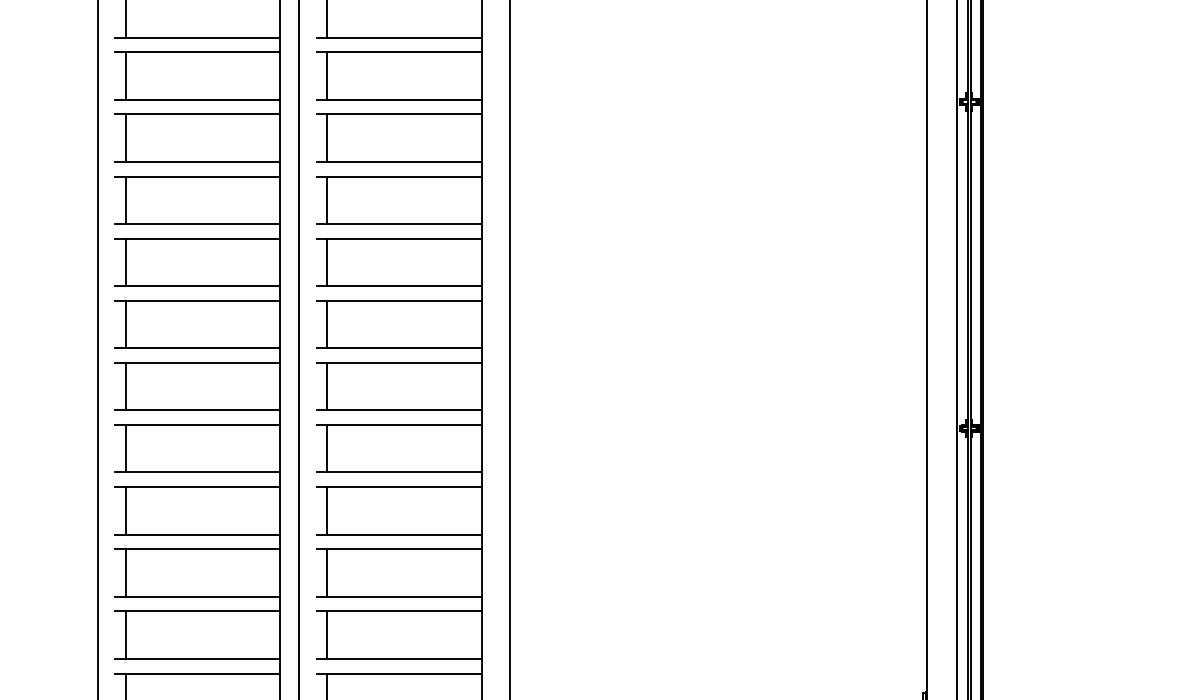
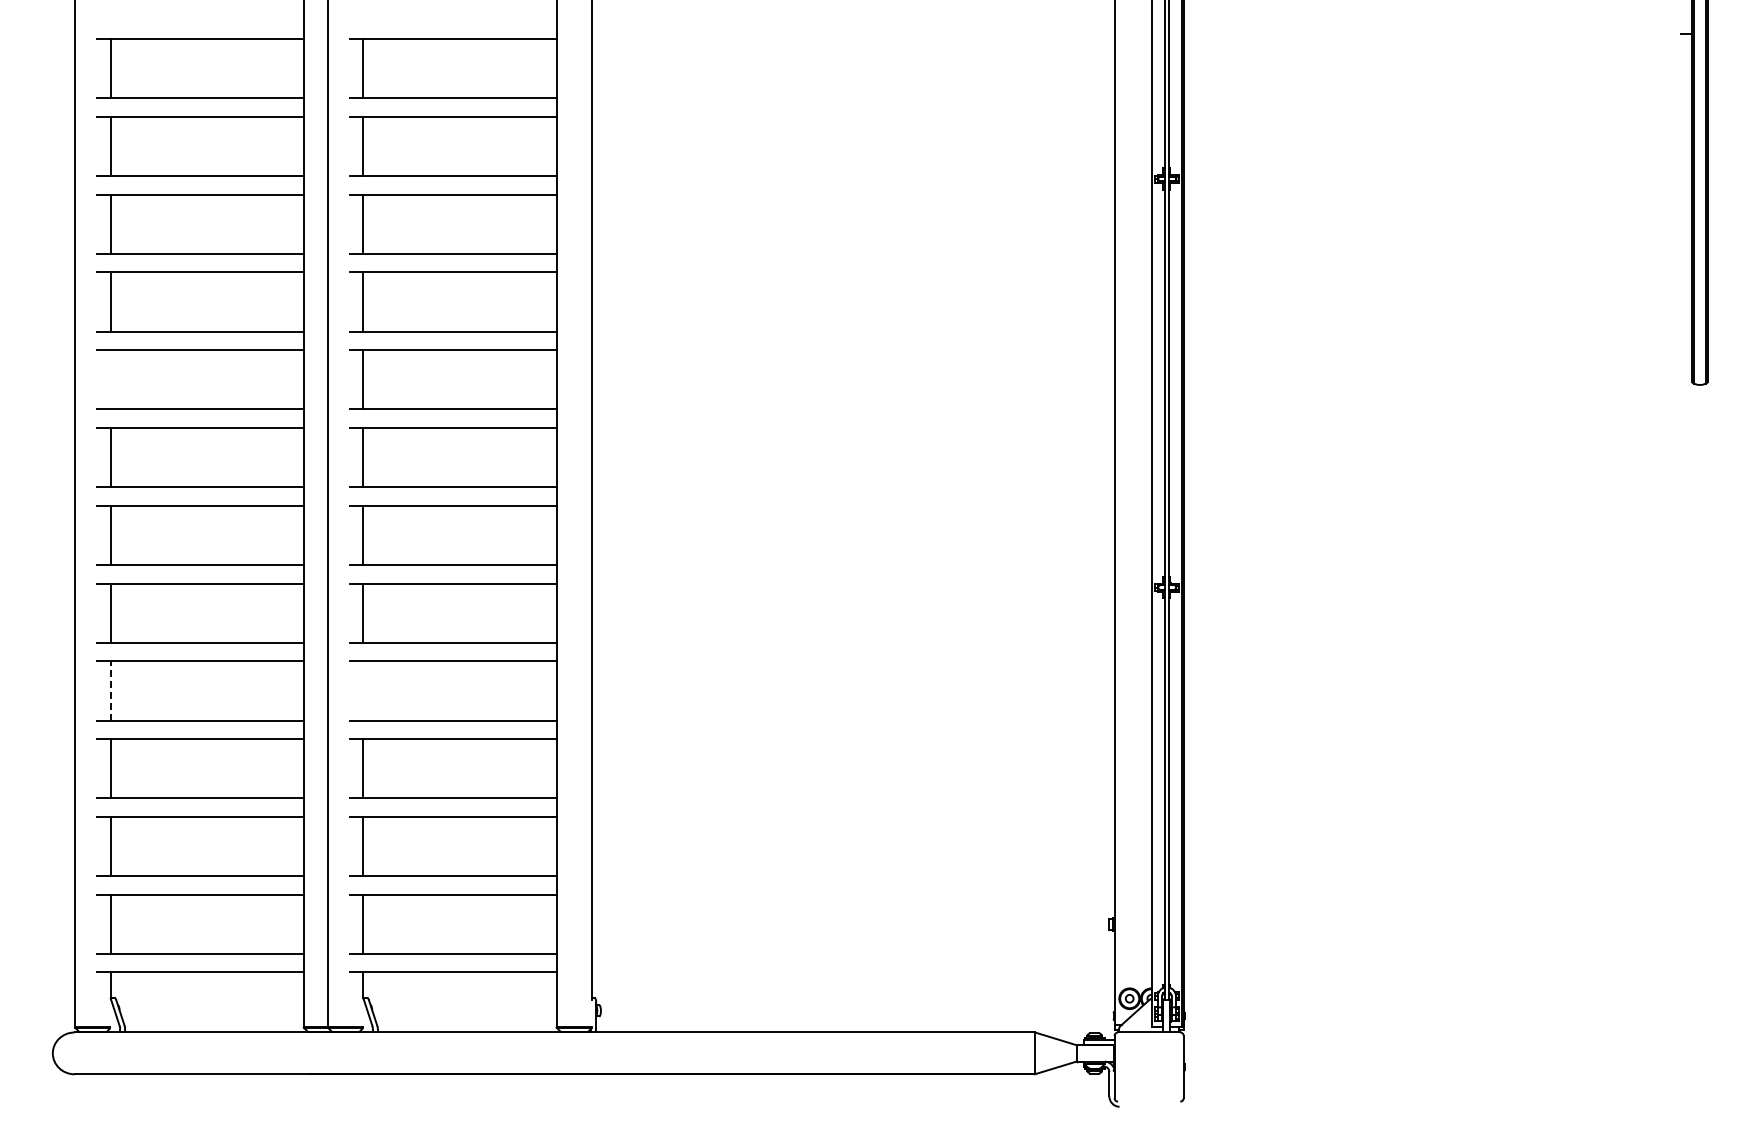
line: (125, 262) -> (110, 379), removed
line: (125, 510) -> (110, 690), solid -> dashed
line: (327, 510) -> (363, 690), removed

